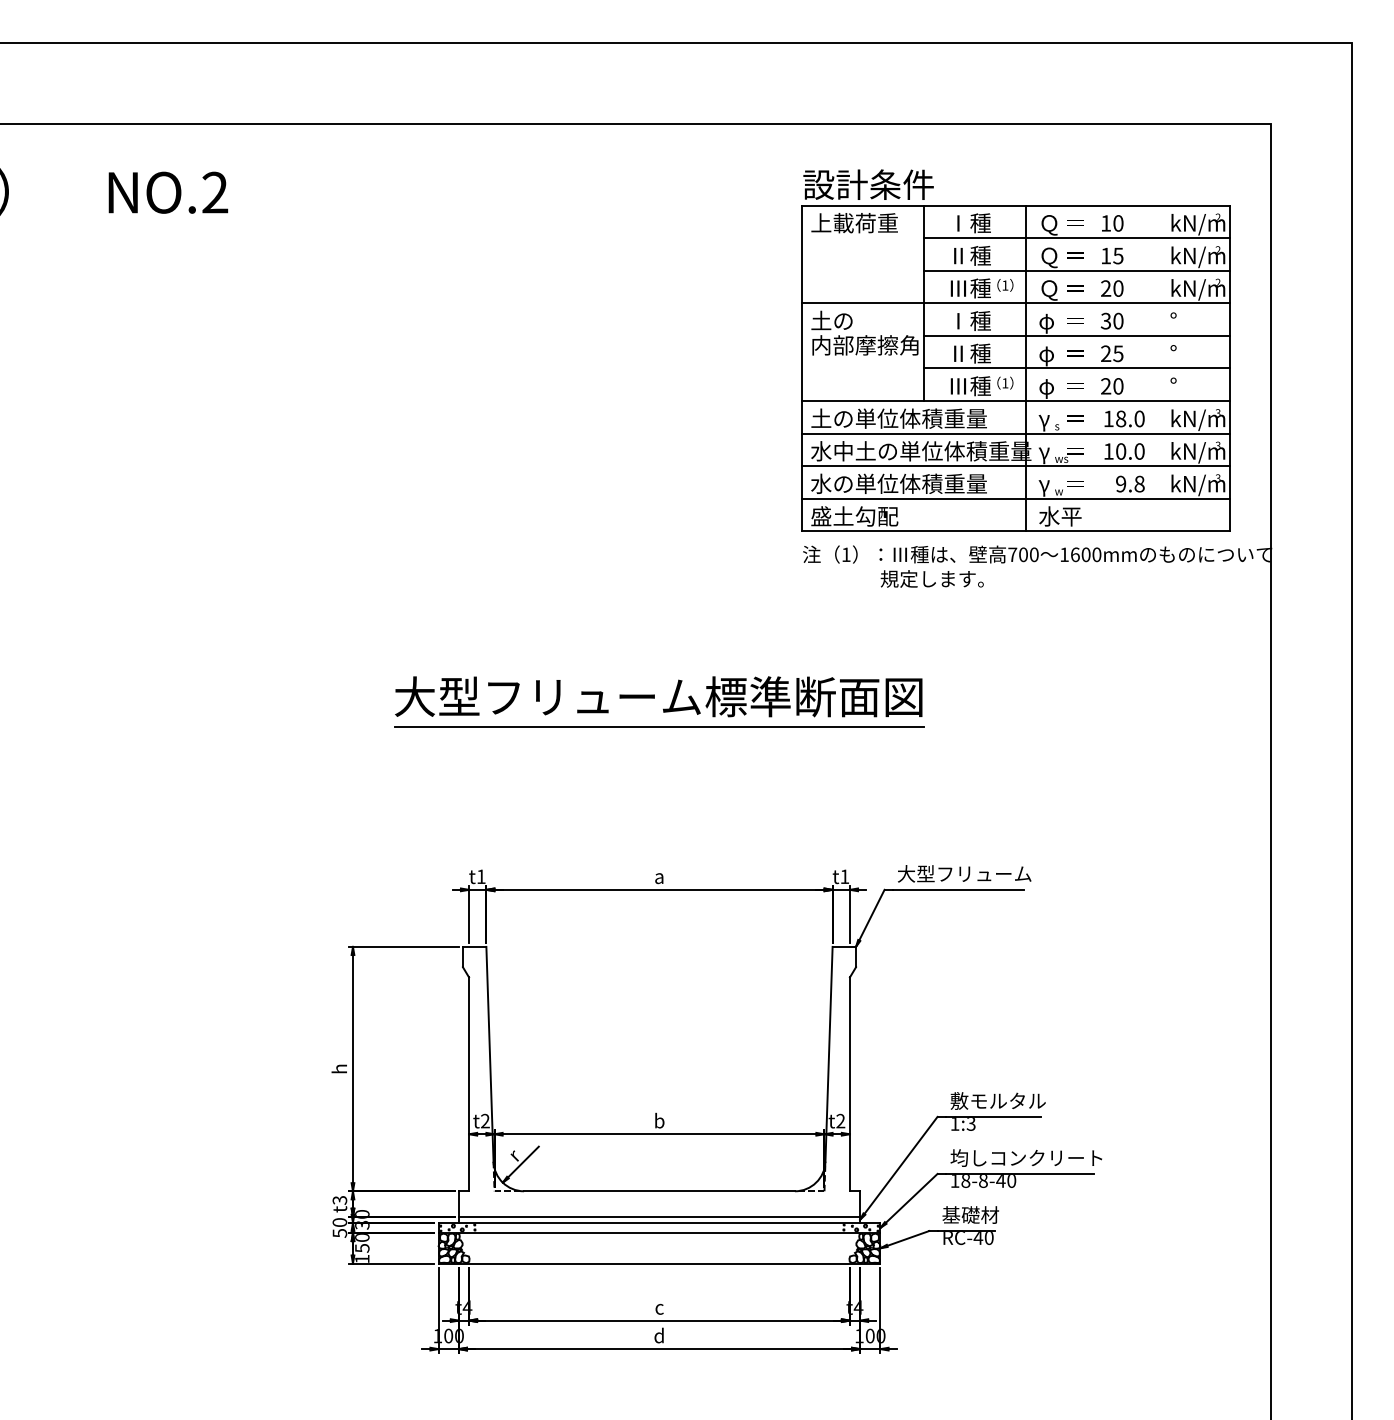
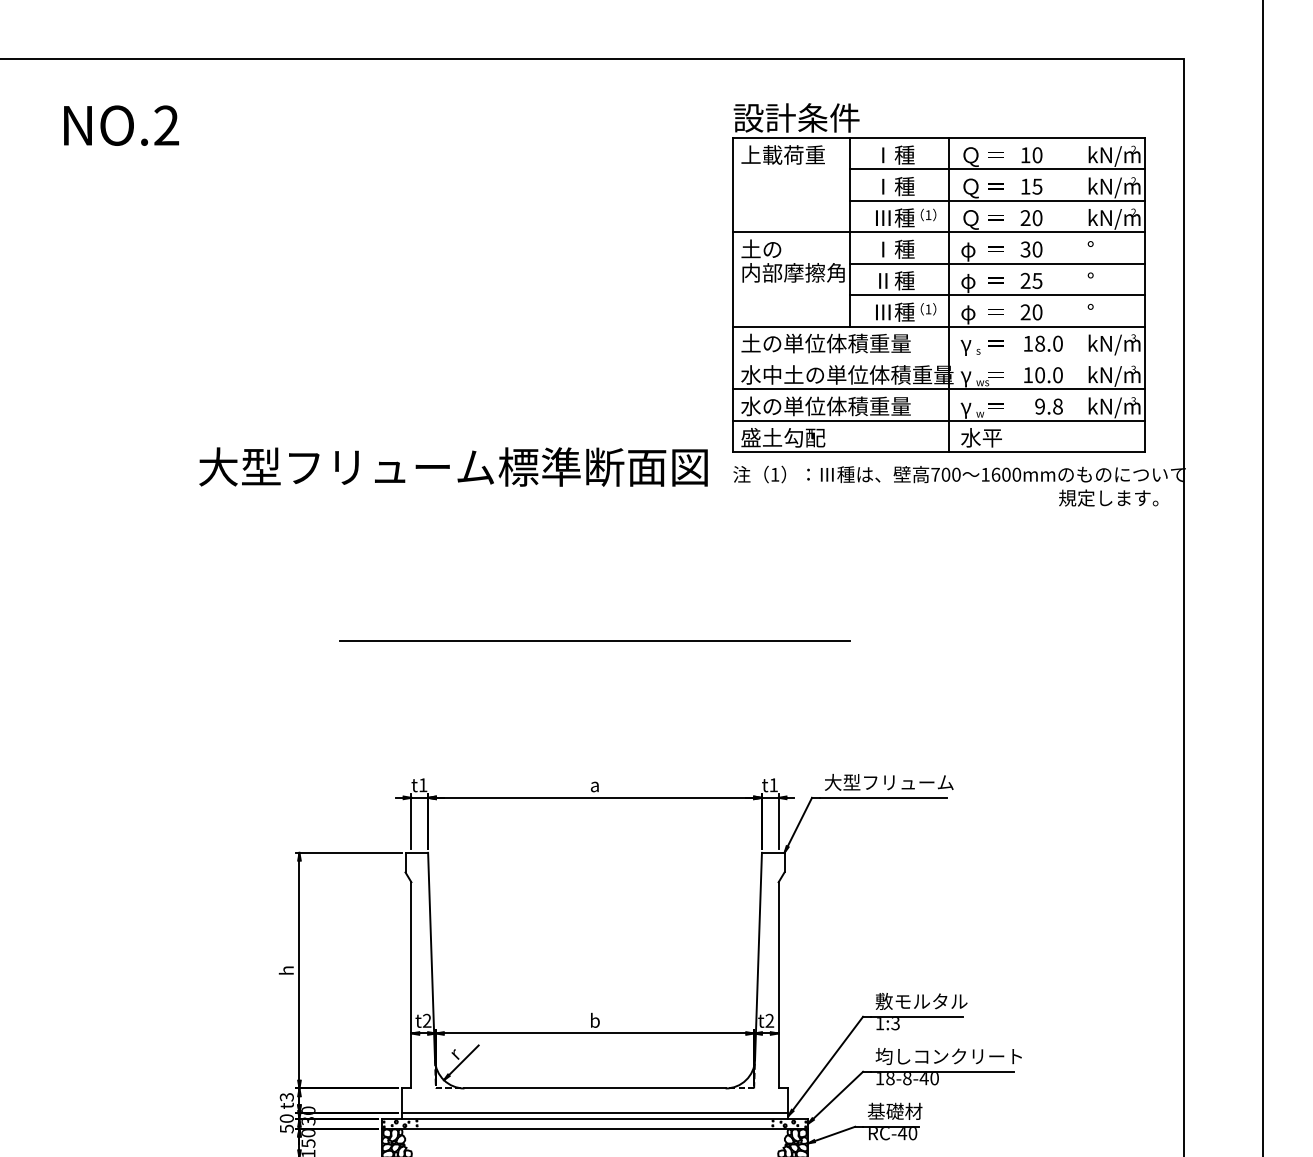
text: (958, 256) -> (883, 187), Ⅱ種 -> Ⅰ種
line: (1015, 433) -> (938, 357), removed
text: (931, 578) -> (1107, 497), moved
text: (658, 696) -> (453, 466), moved

